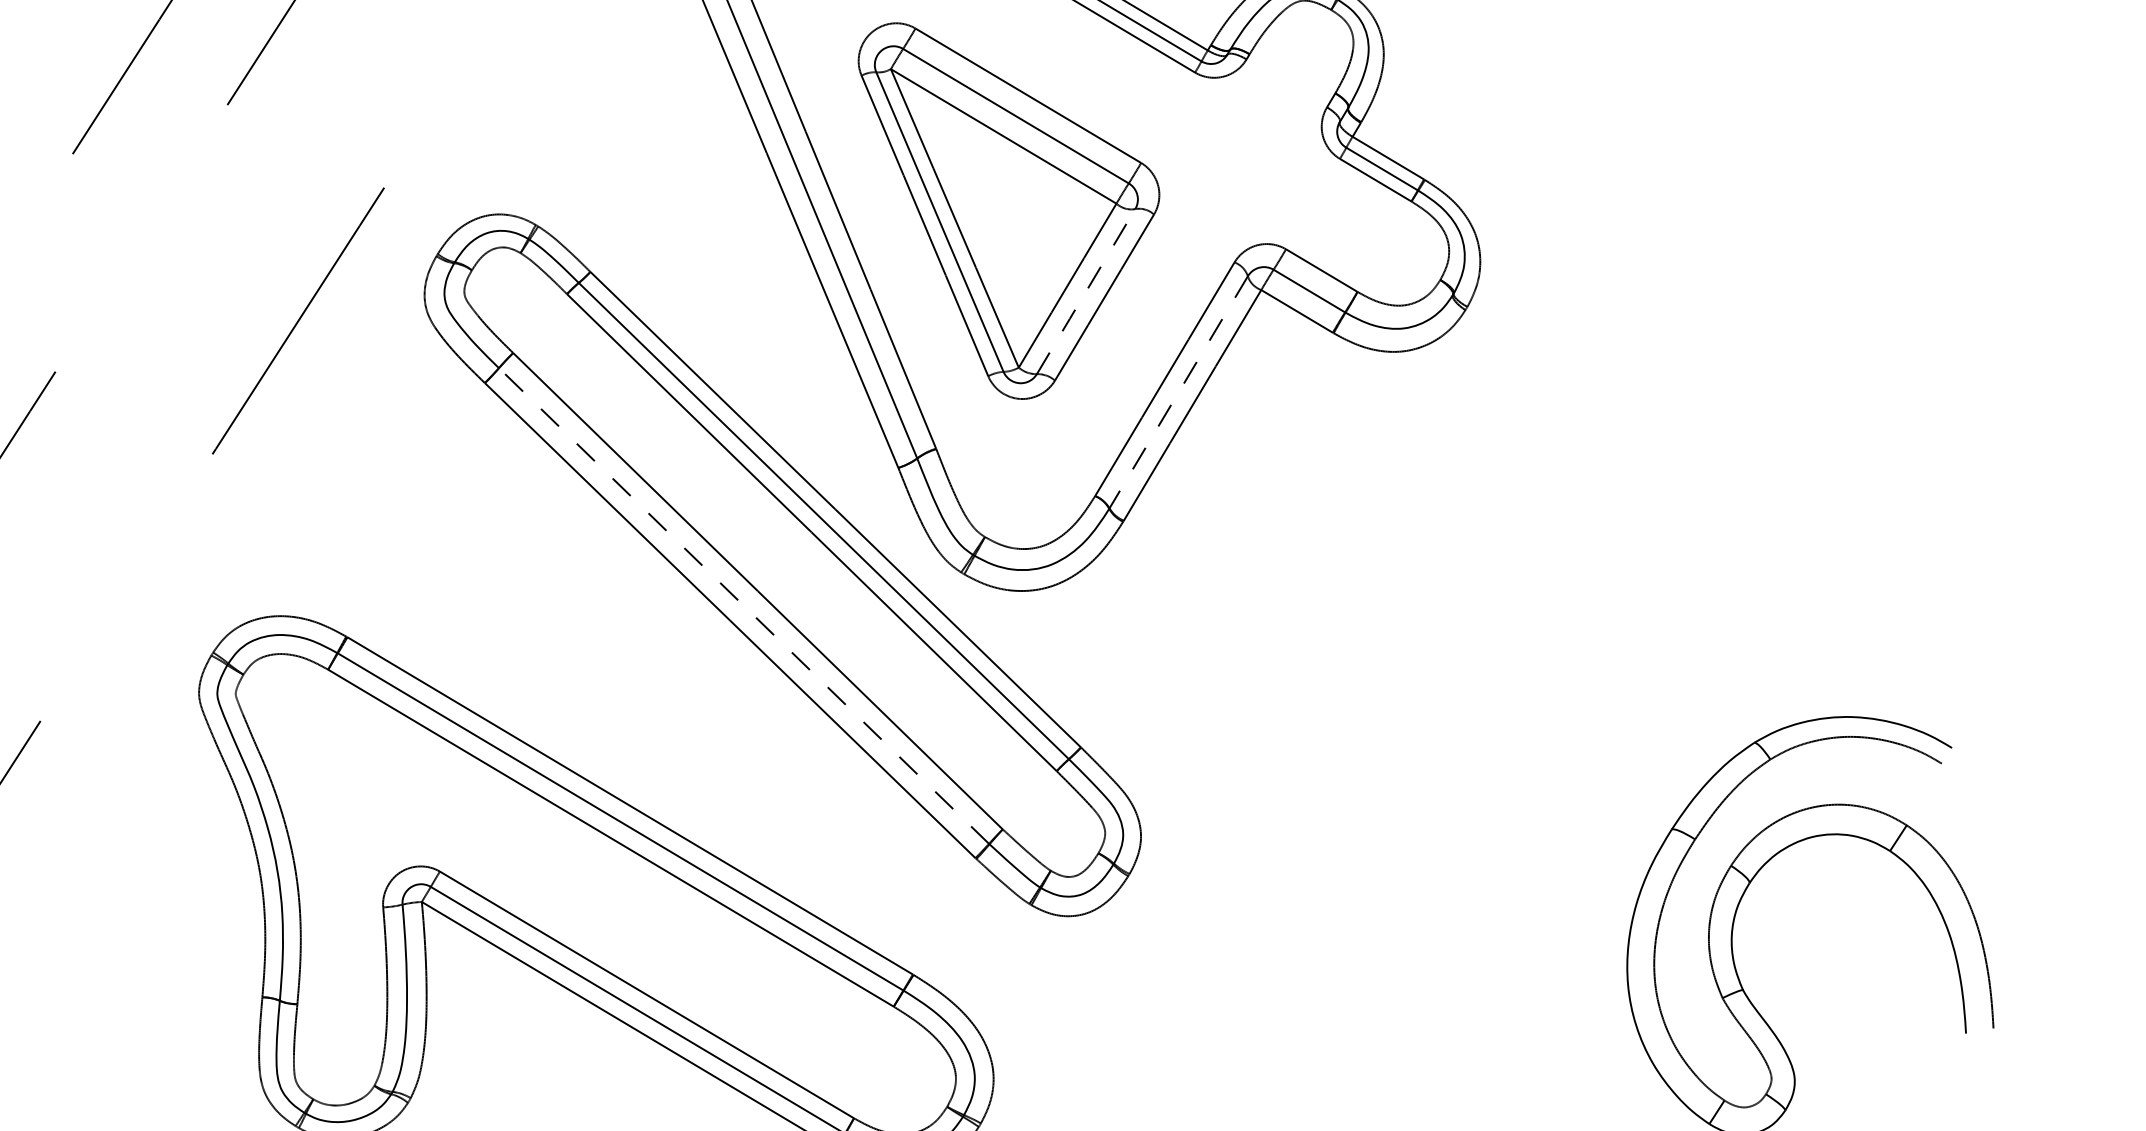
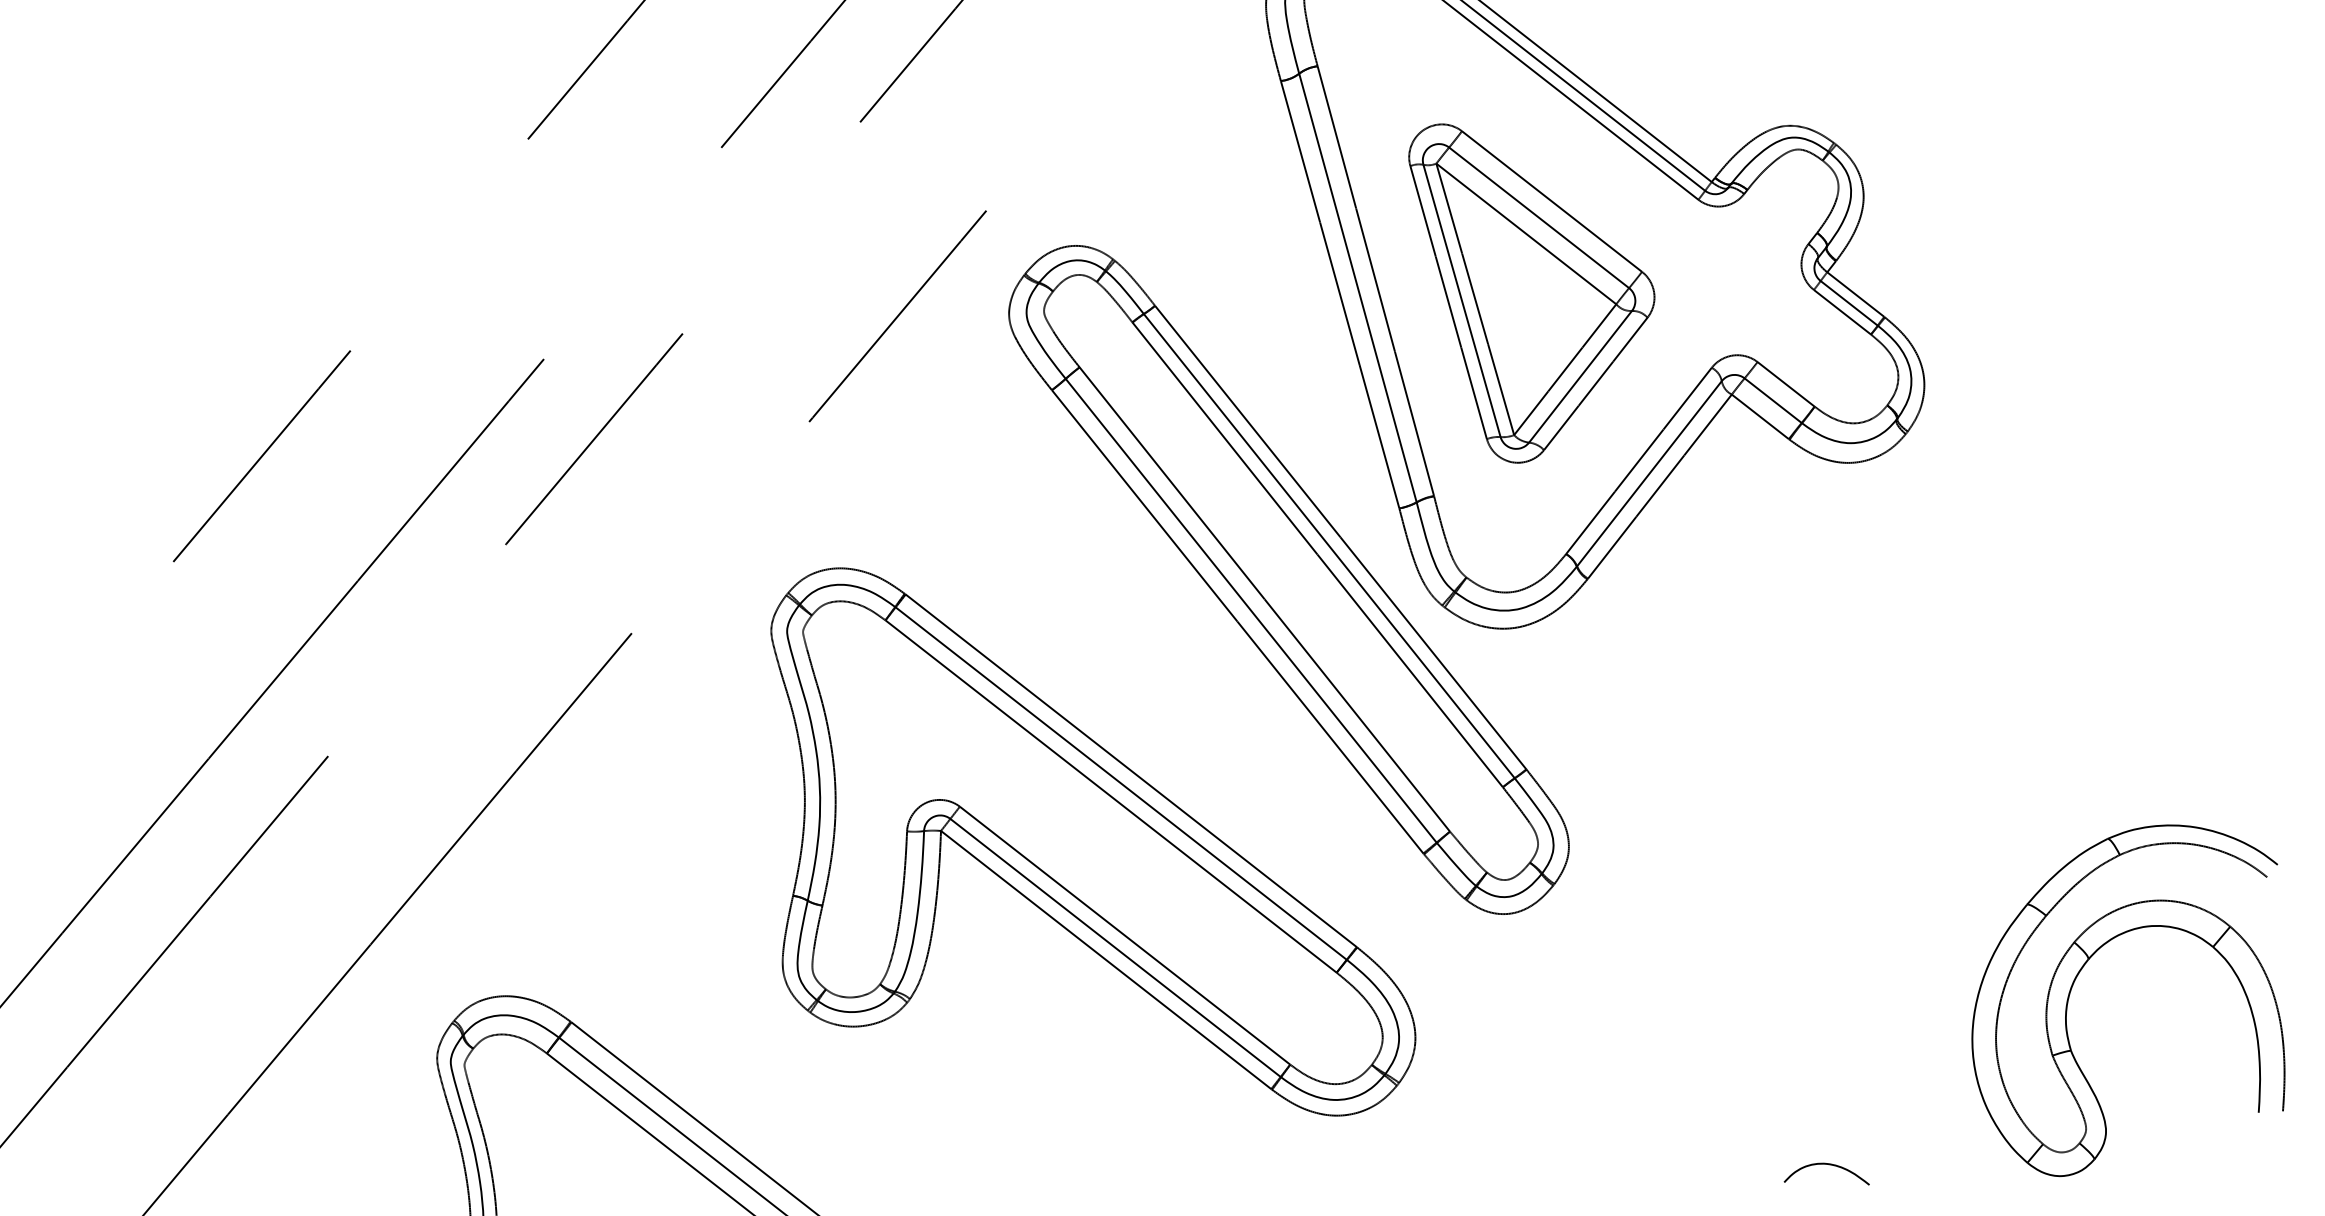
line: (1086, 291) -> (1580, 376), dashed -> solid
line: (1178, 391) -> (1649, 473), dashed -> solid
line: (744, 605) -> (1251, 610), dashed -> solid

